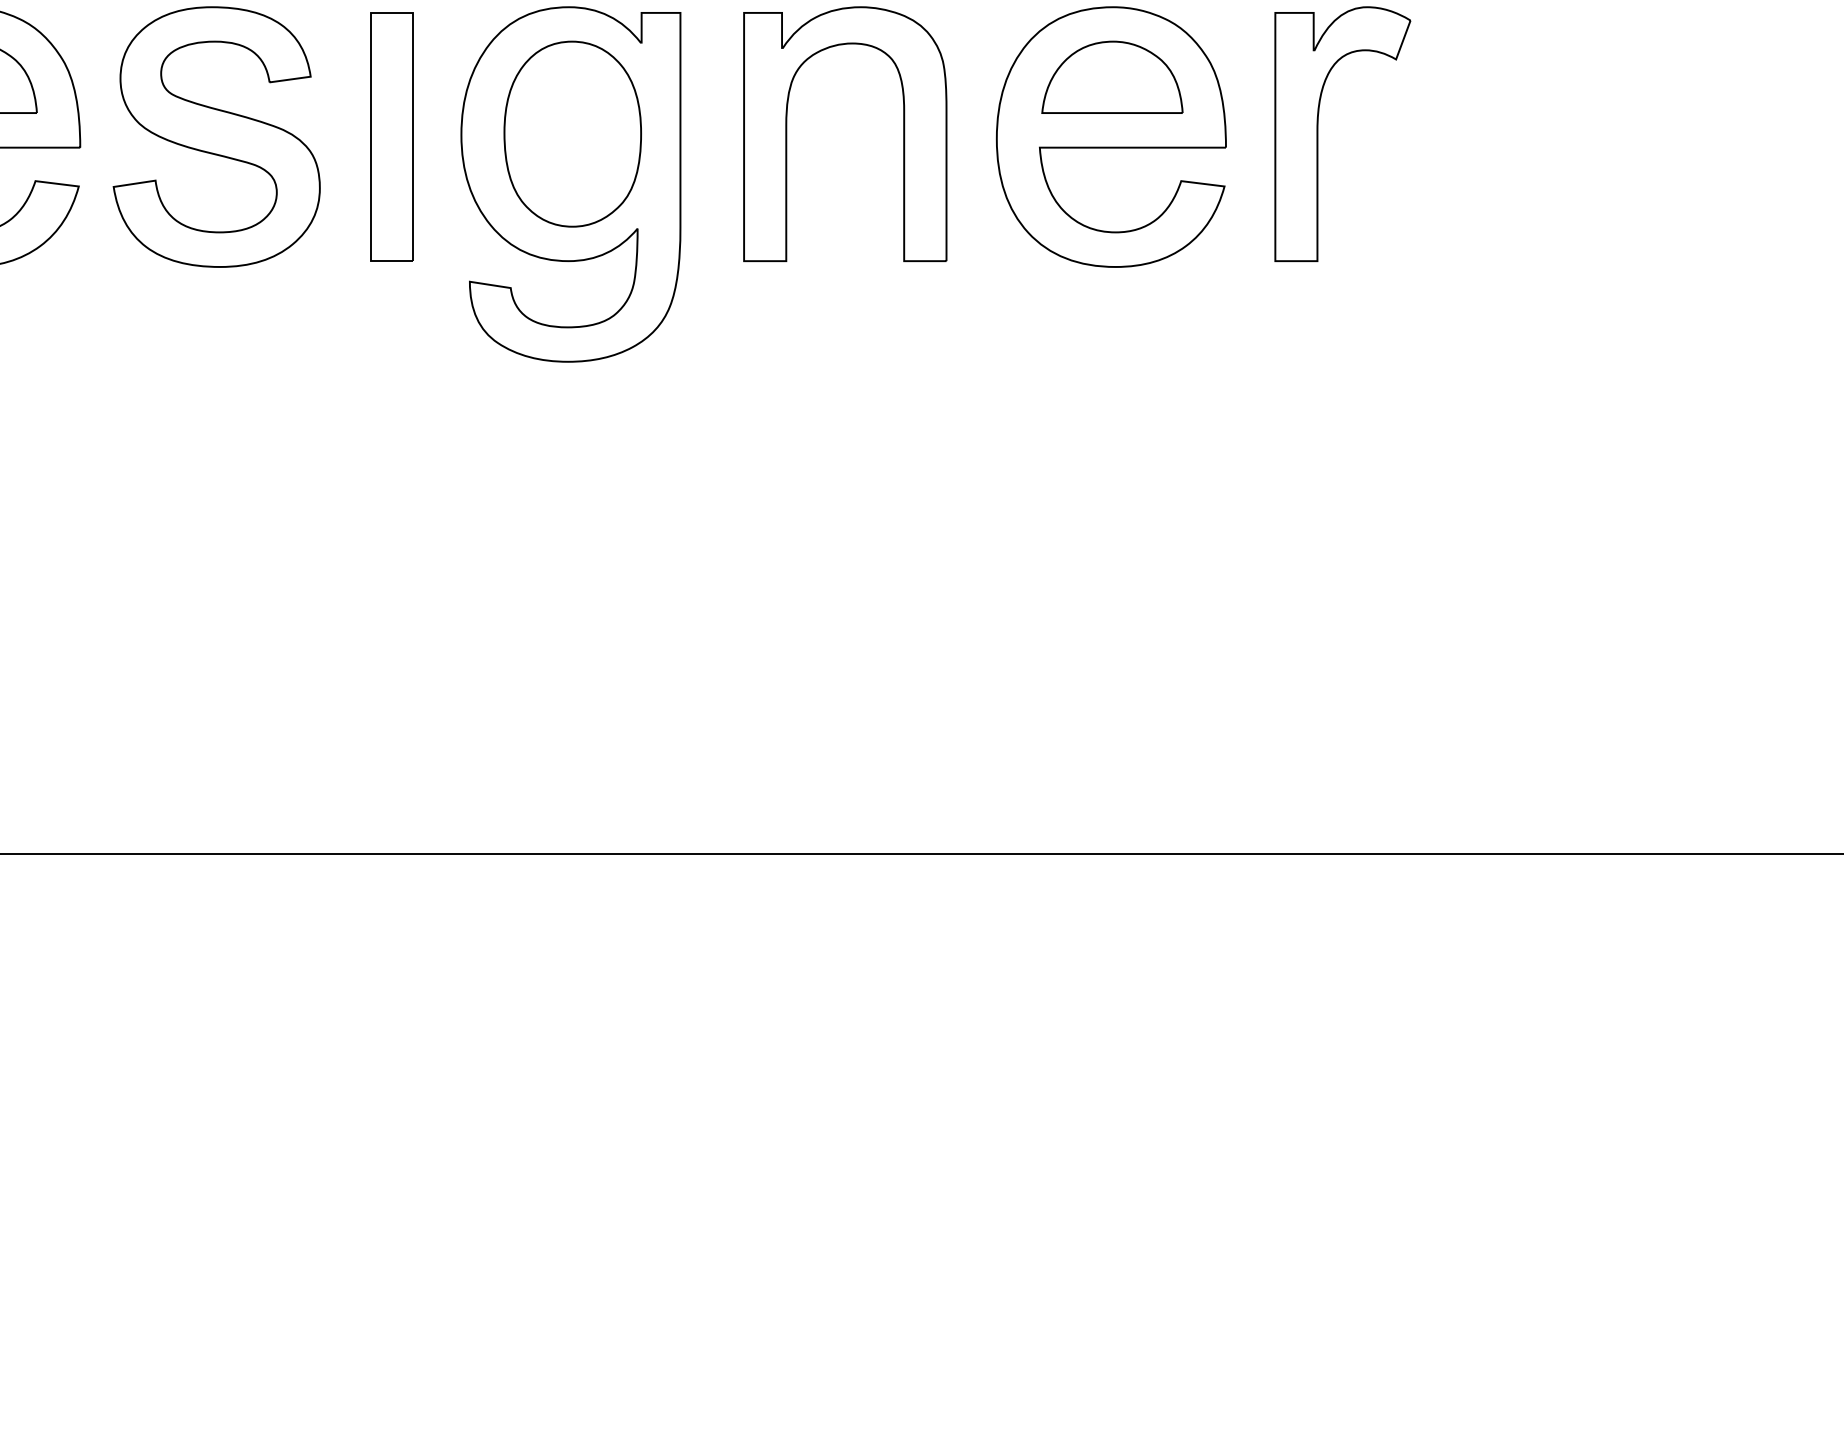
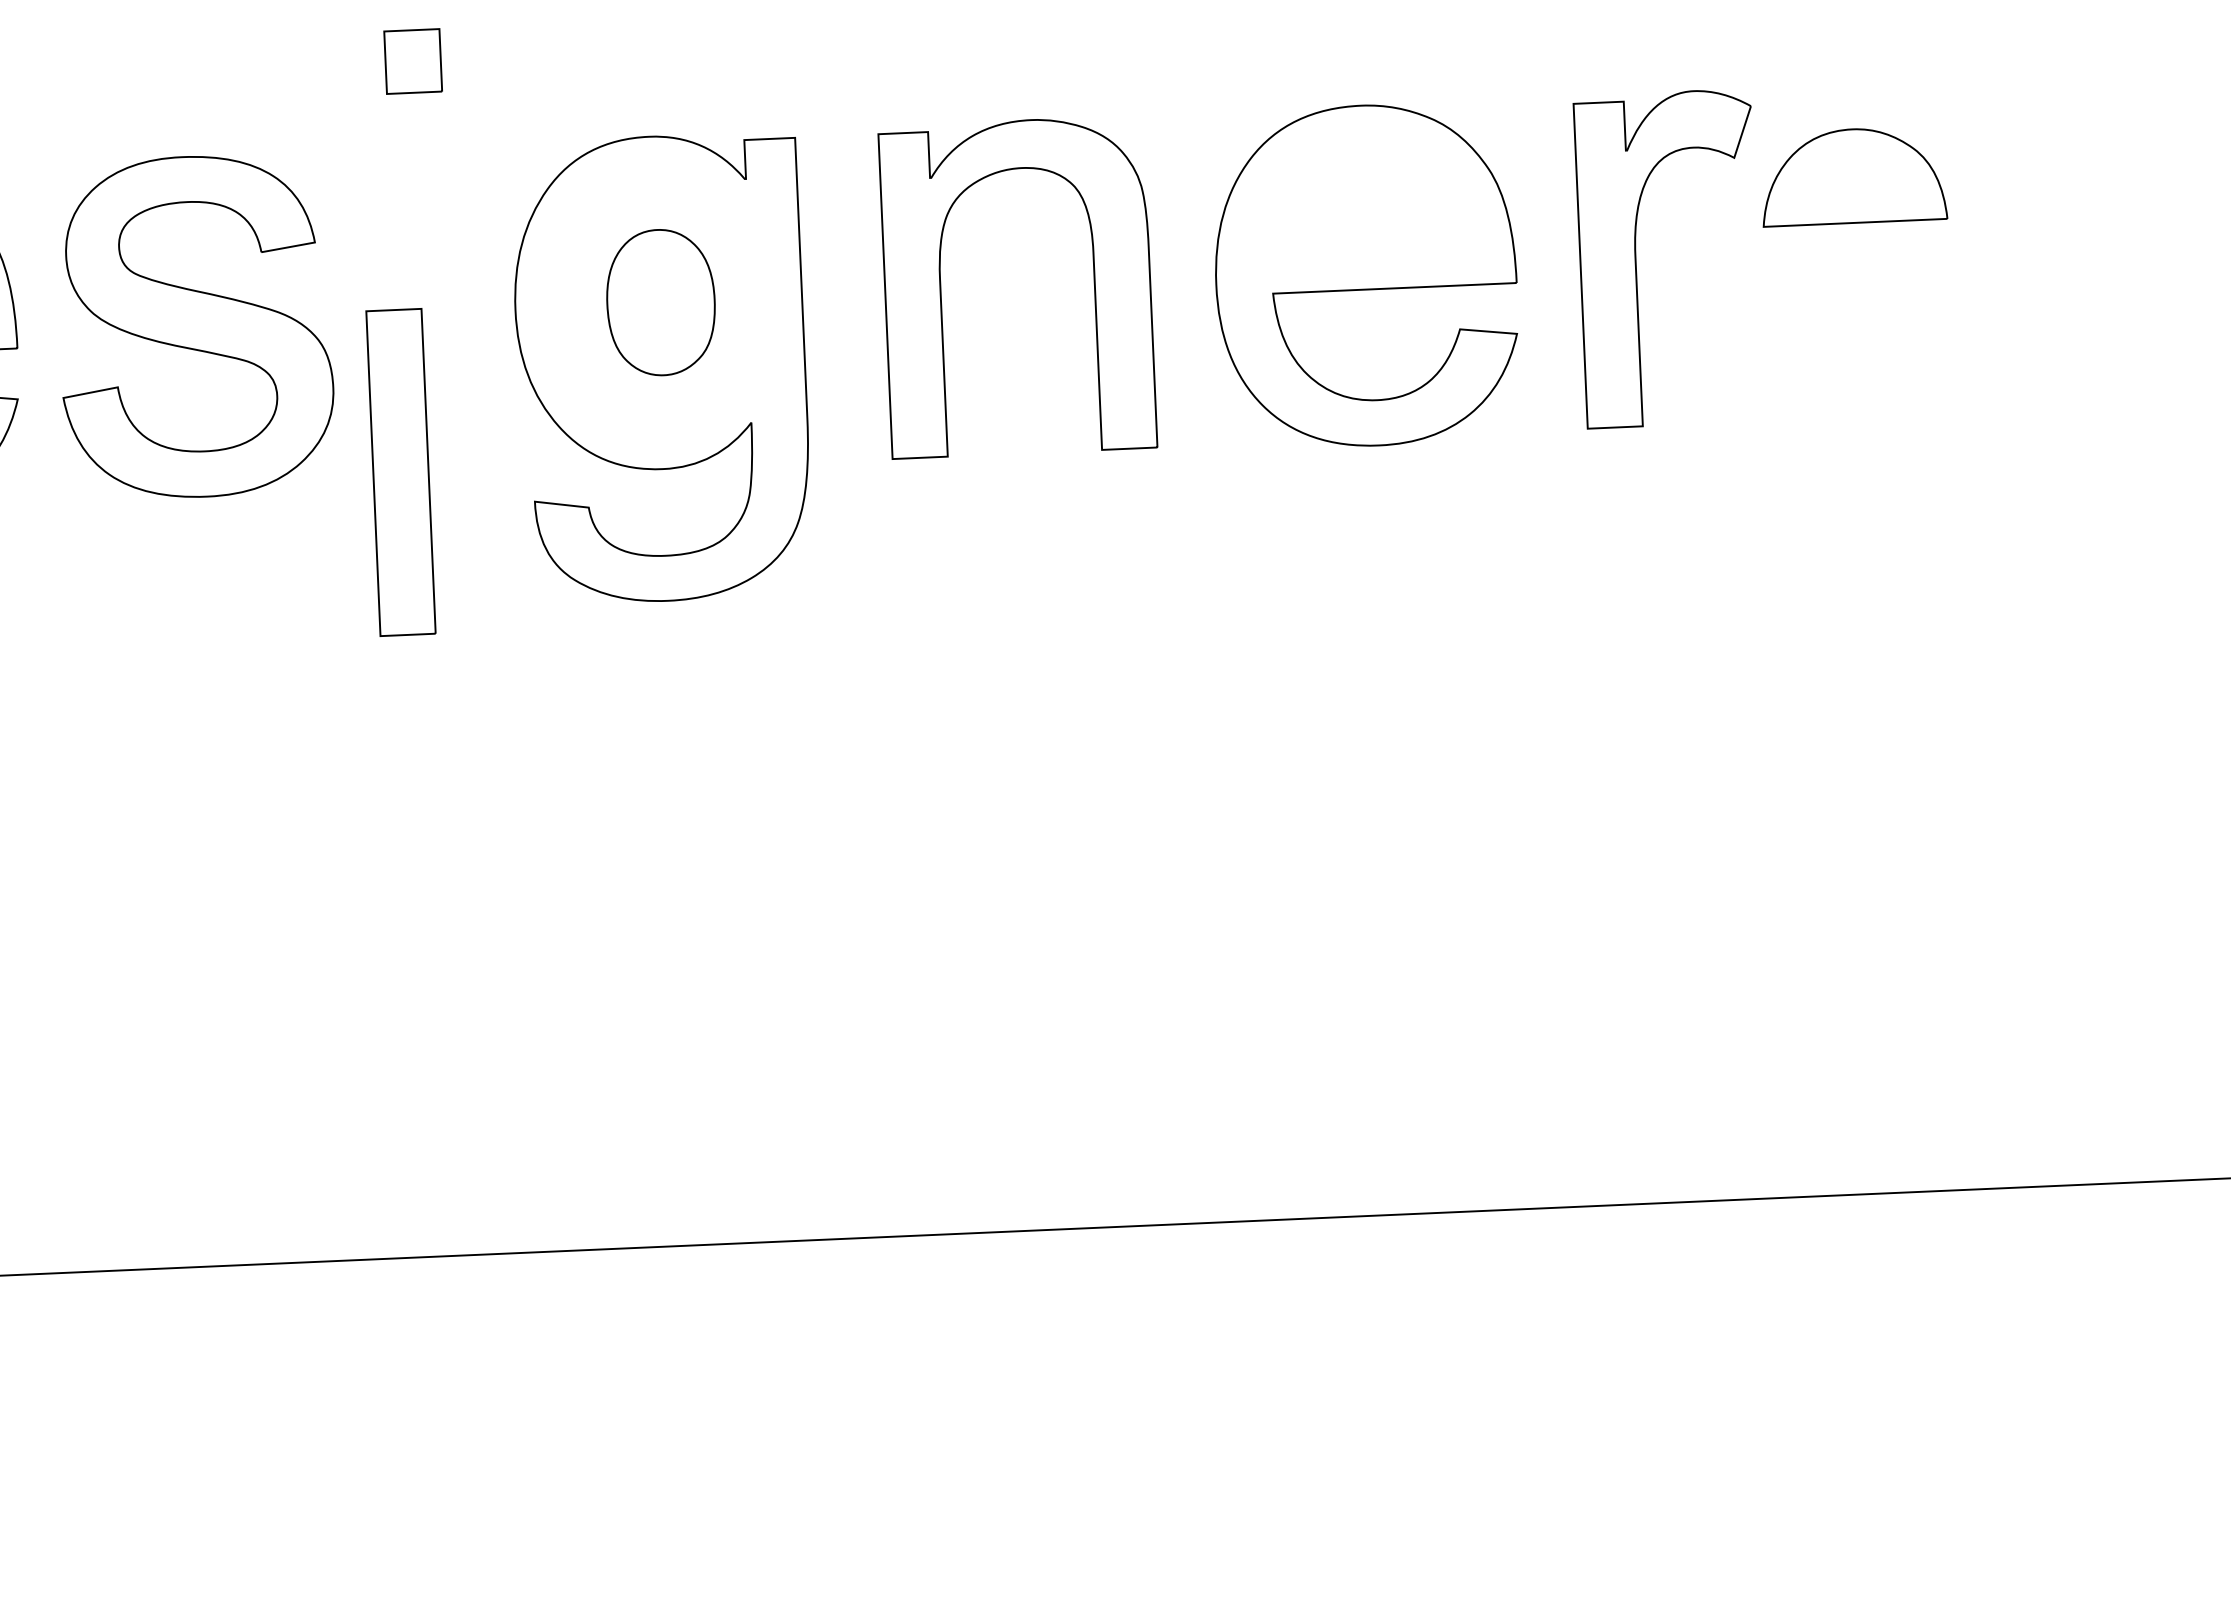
part: (1112, 76) -> (1853, 175), moved
part: (572, 133) -> (660, 301), size x0.6
part: (391, 136) -> (400, 471), moved

